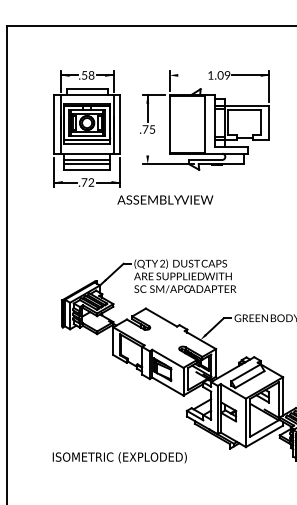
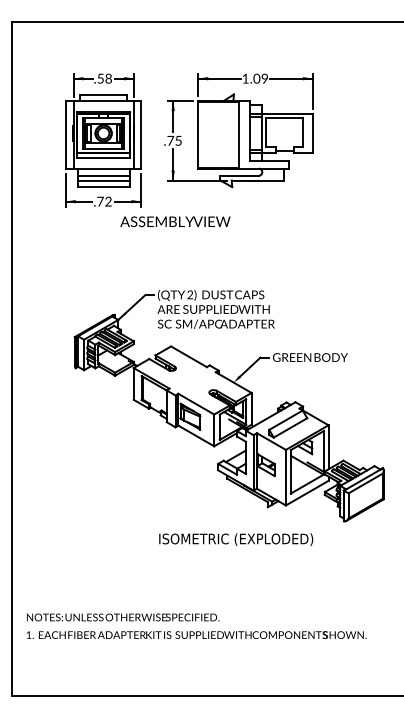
line: (188, 75) -> (219, 78), added
line: (148, 150) -> (173, 164), added
text: (165, 199) -> (175, 221), moved
text: (120, 457) -> (236, 539), moved

